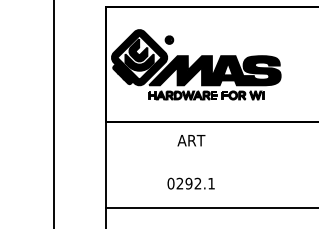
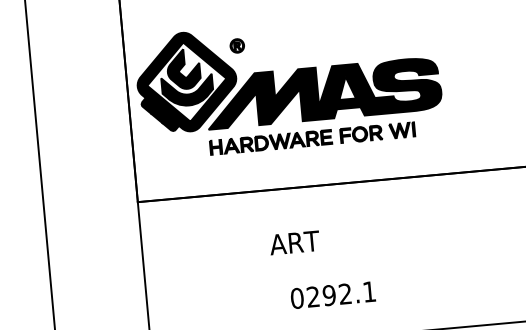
text: (191, 140) -> (294, 242), moved
text: (190, 183) -> (331, 294), moved

